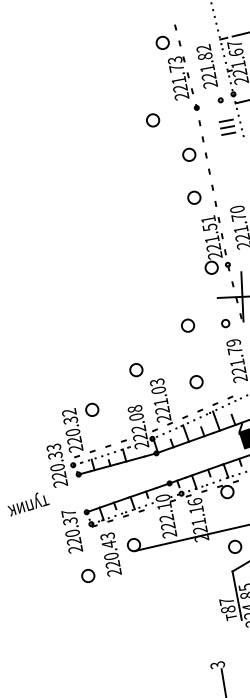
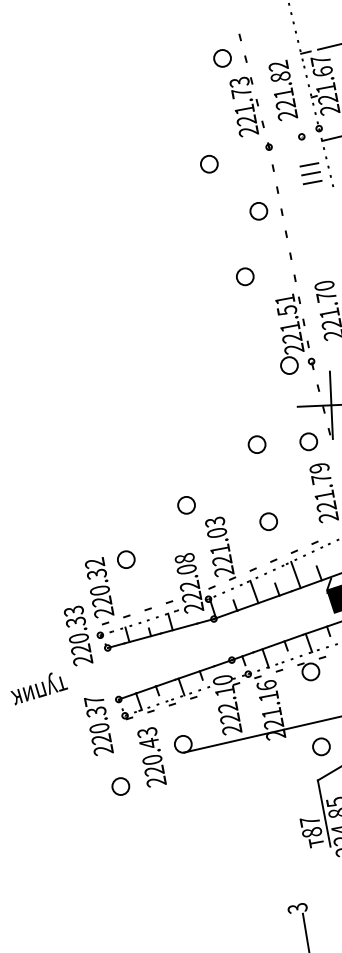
circle: (194, 197) -> (245, 276), moved
circle: (225, 323) -> (308, 441), size x1.67

